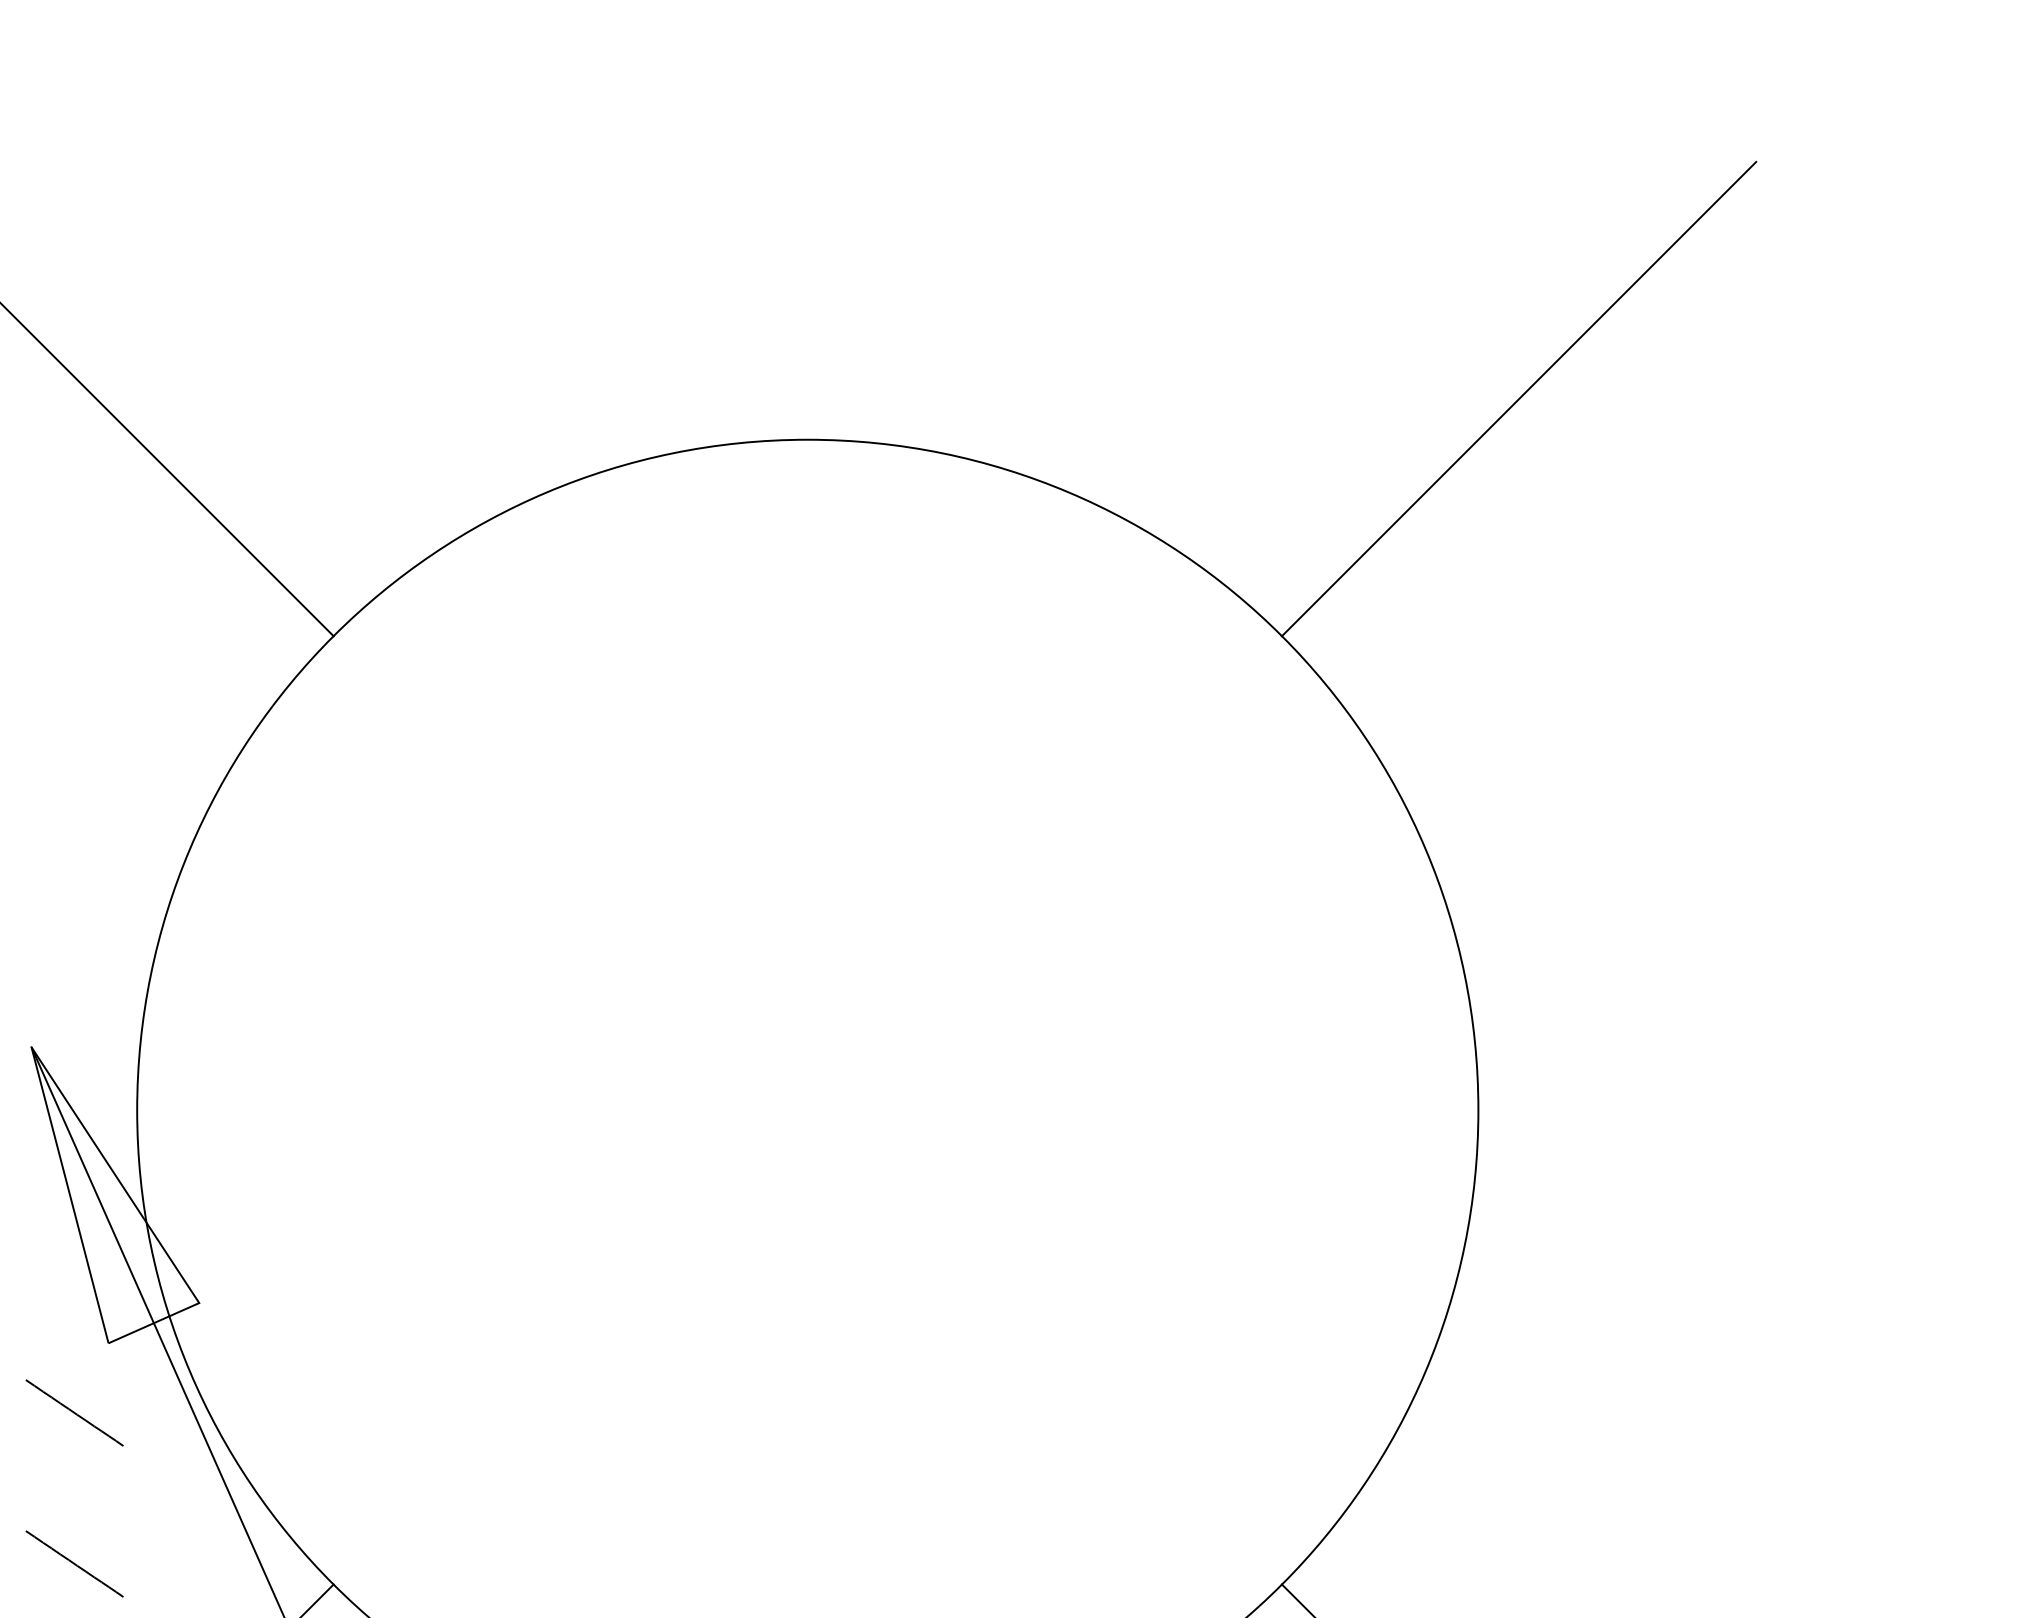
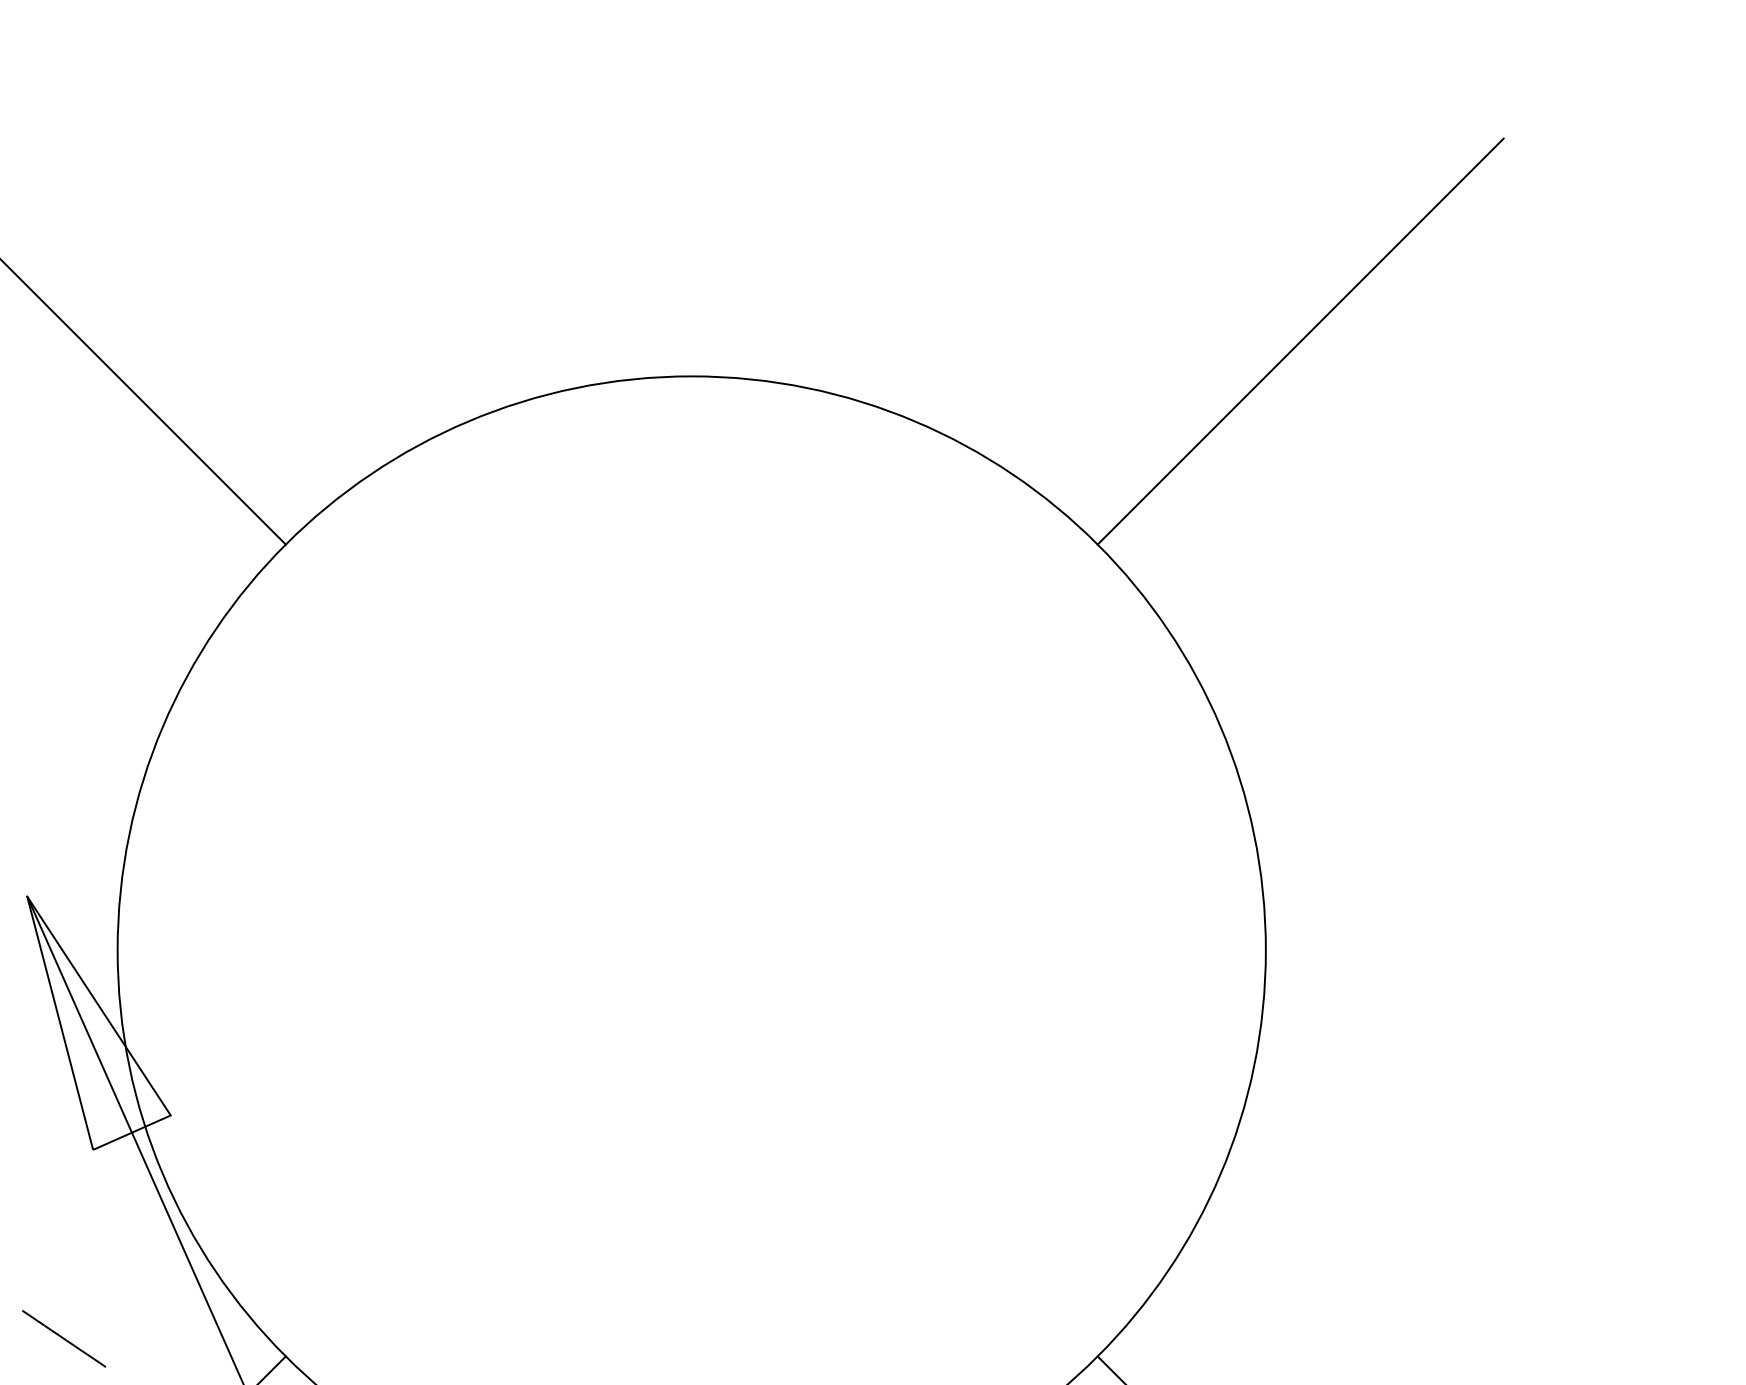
line: (74, 1412) -> (63, 1209), removed

